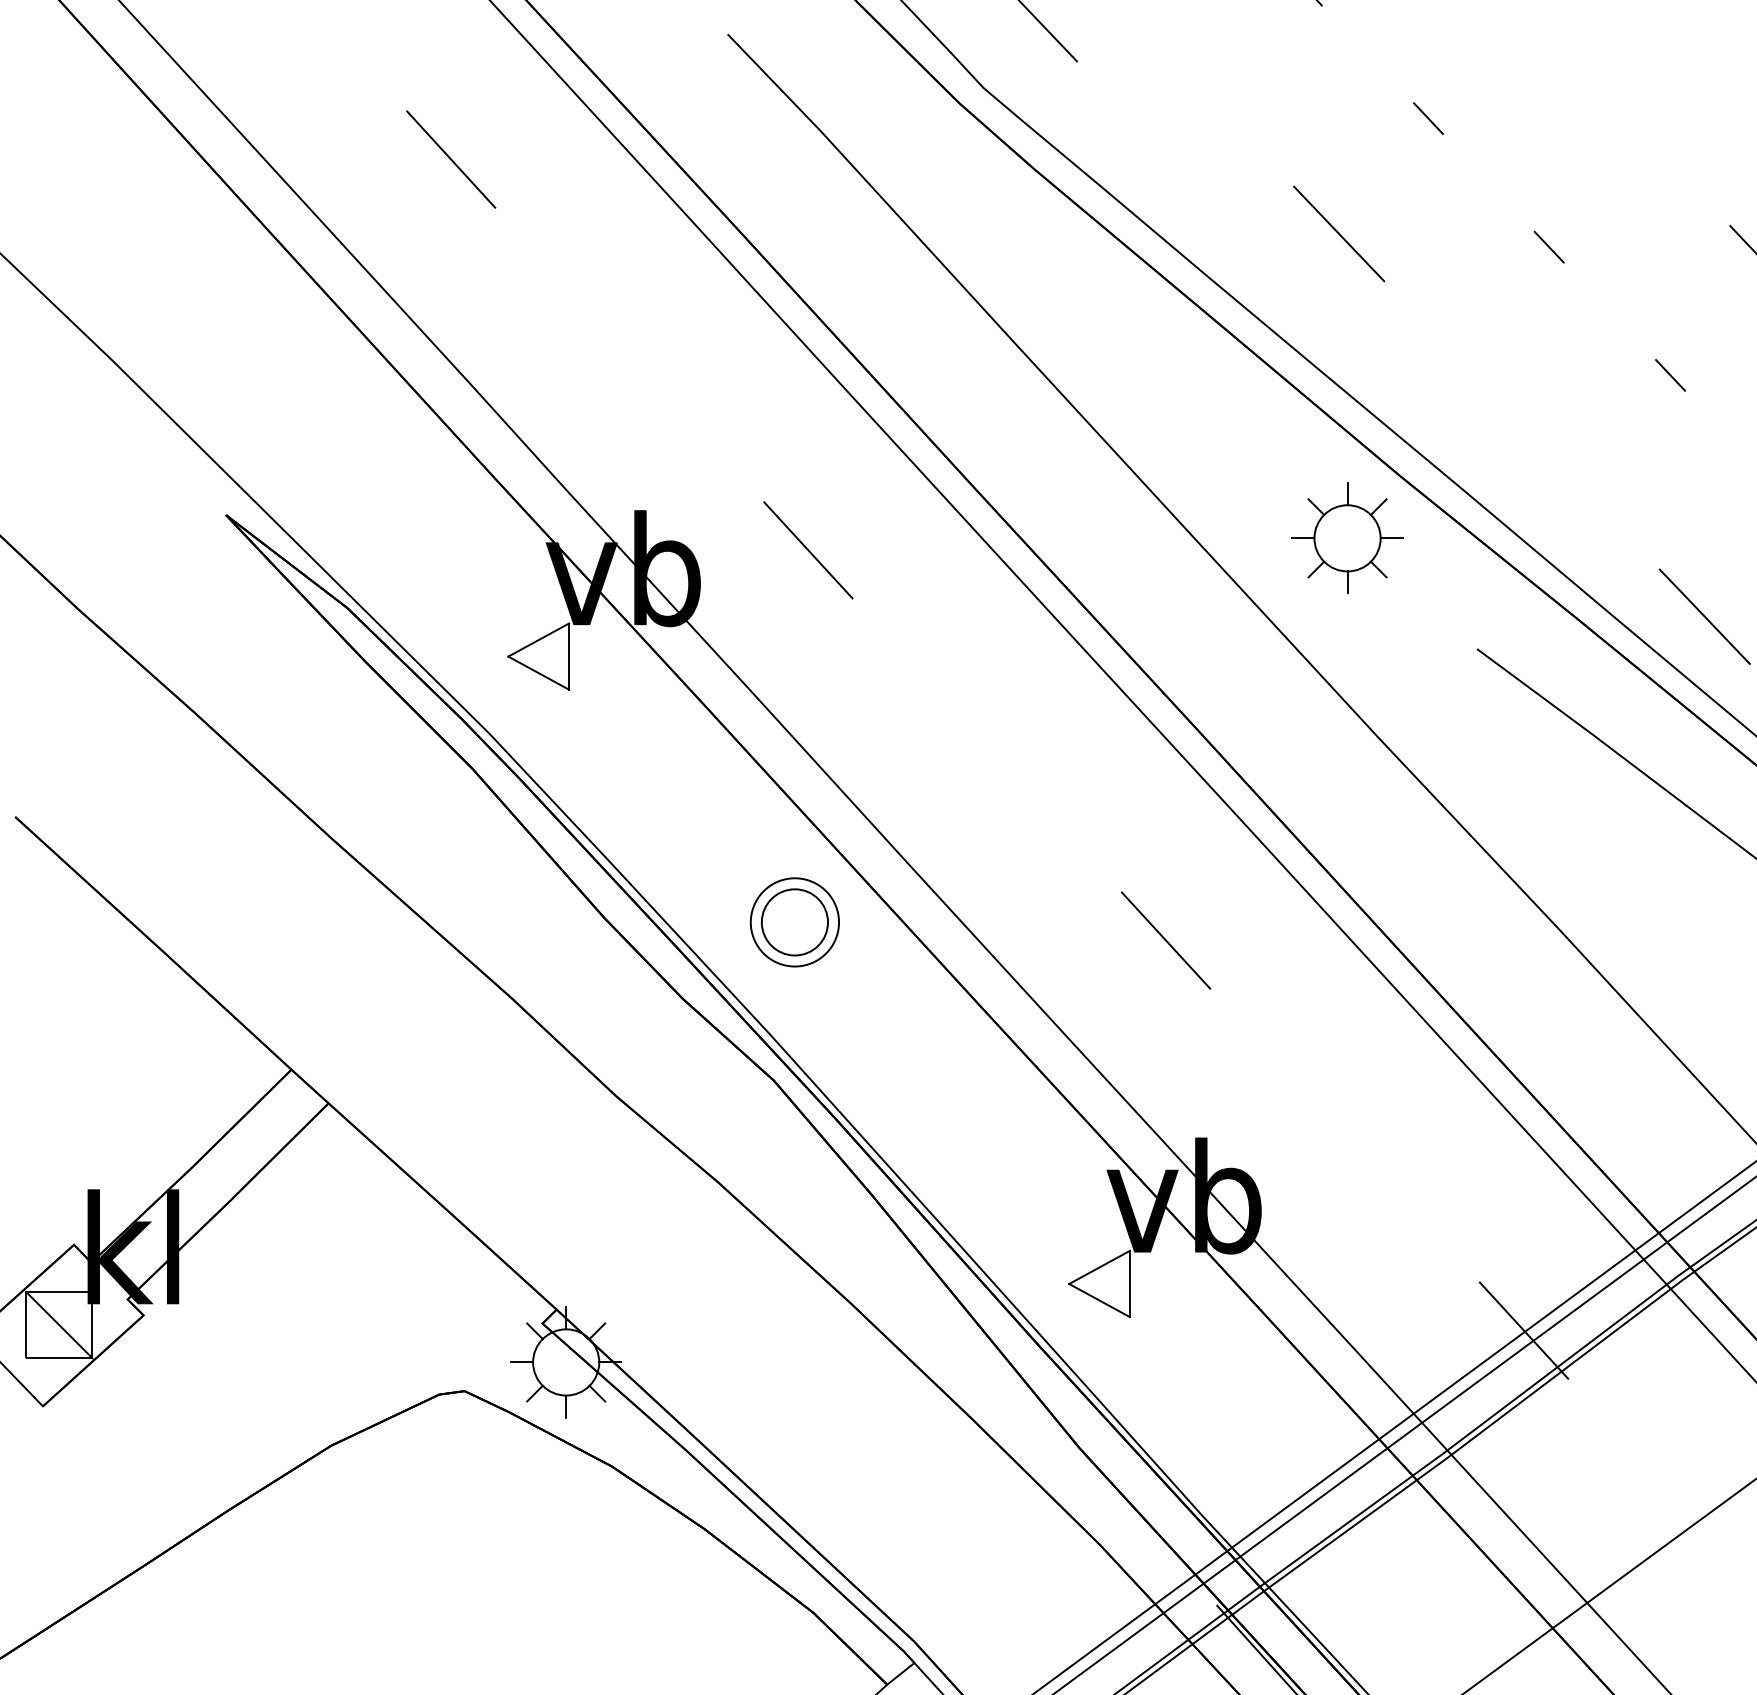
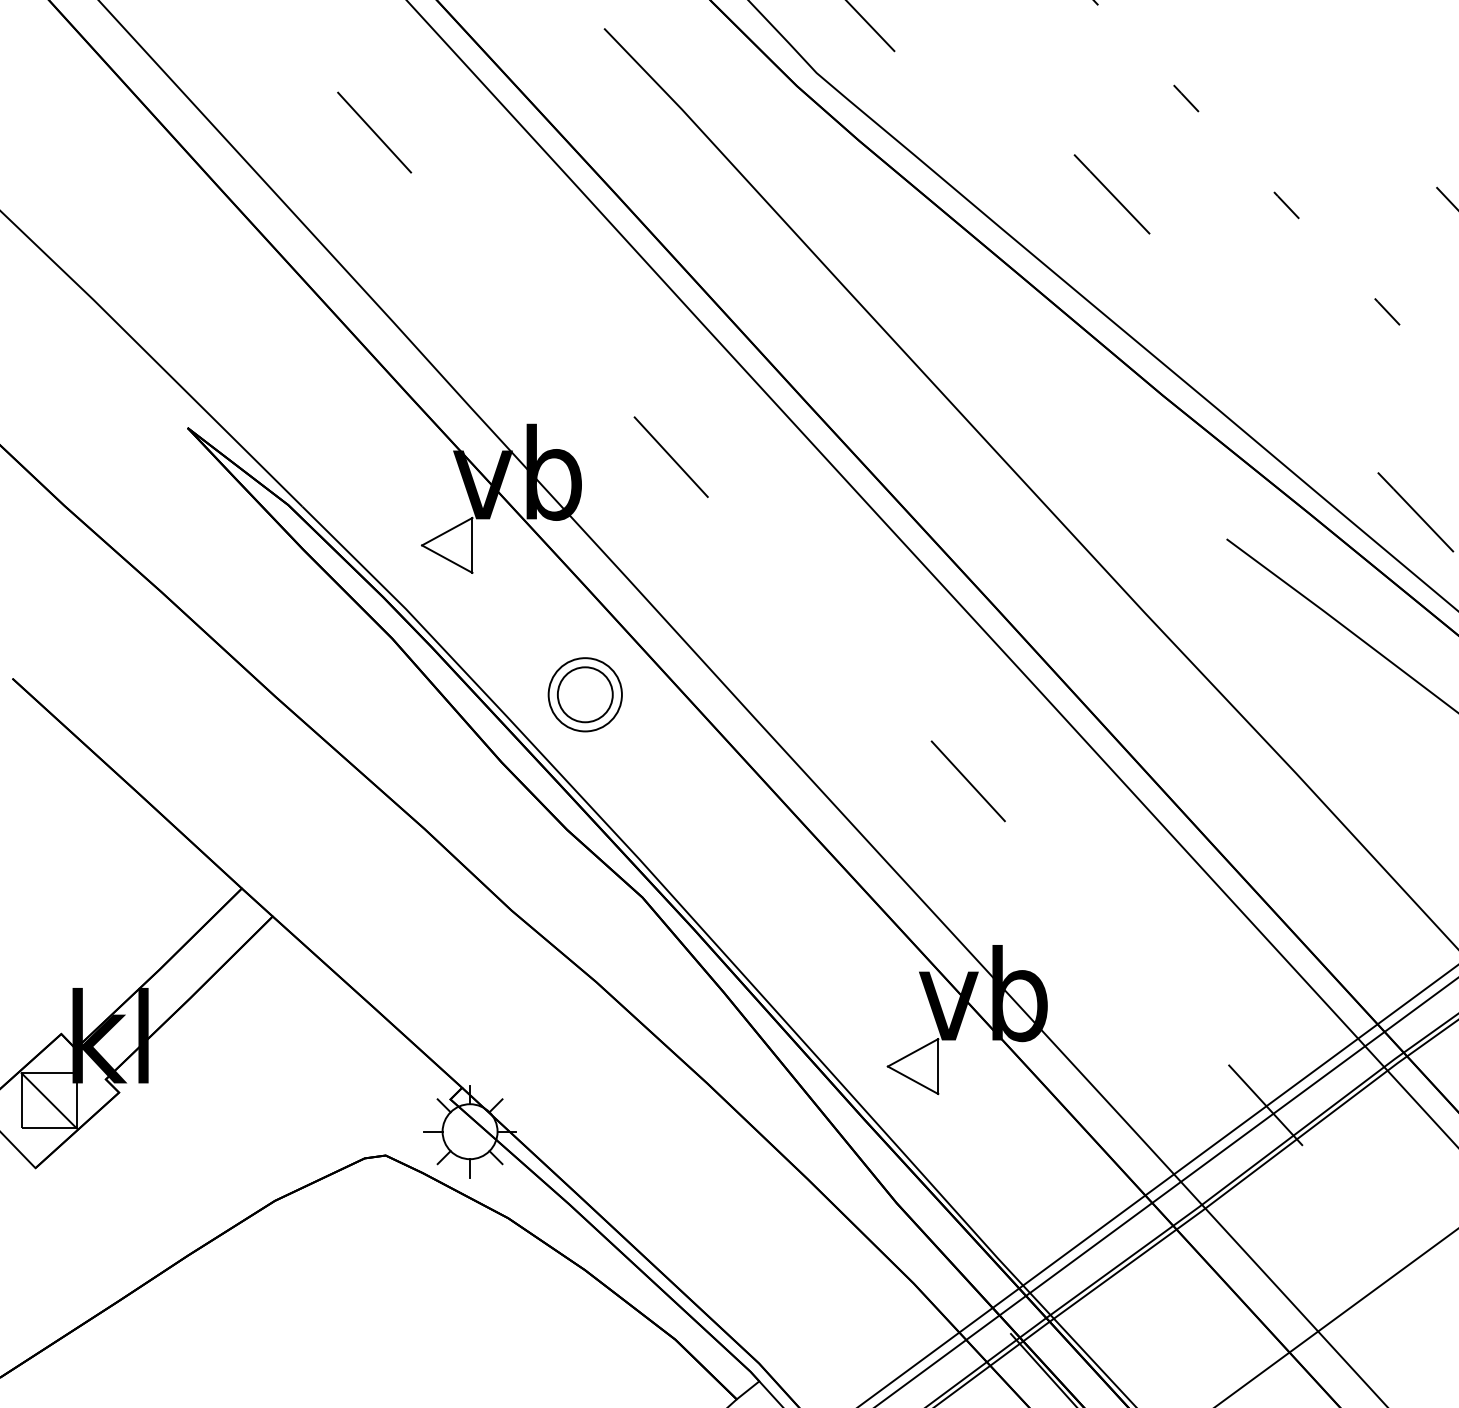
part: (1347, 537) -> (1119, 446), removed
part: (794, 922) -> (584, 694), moved

